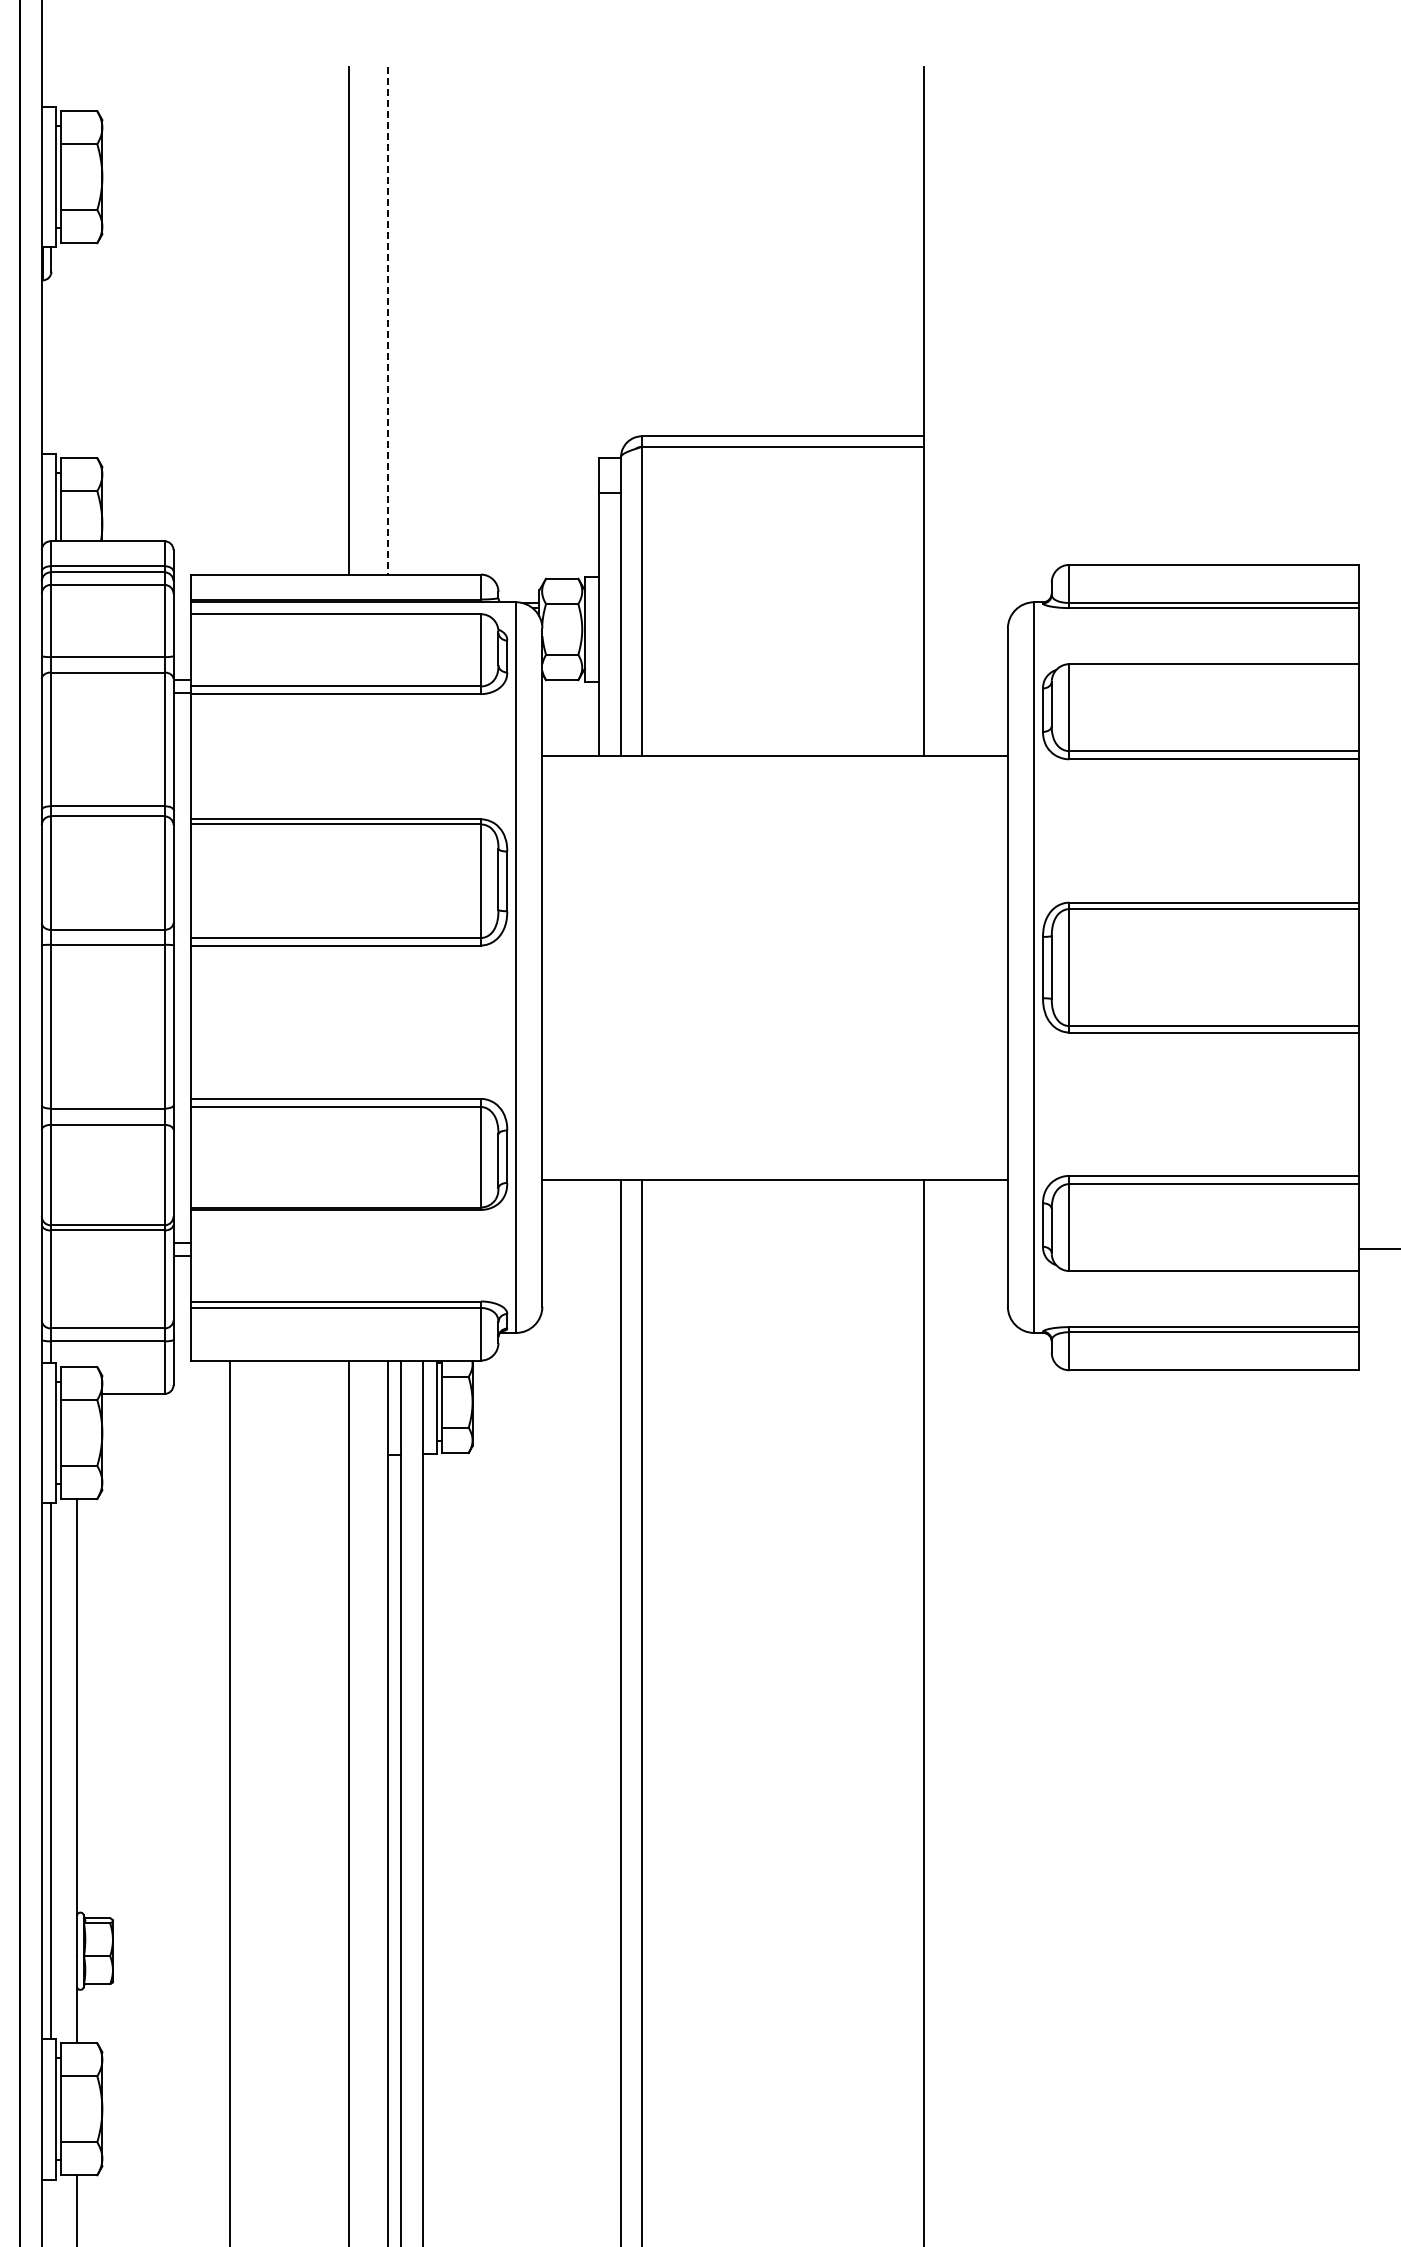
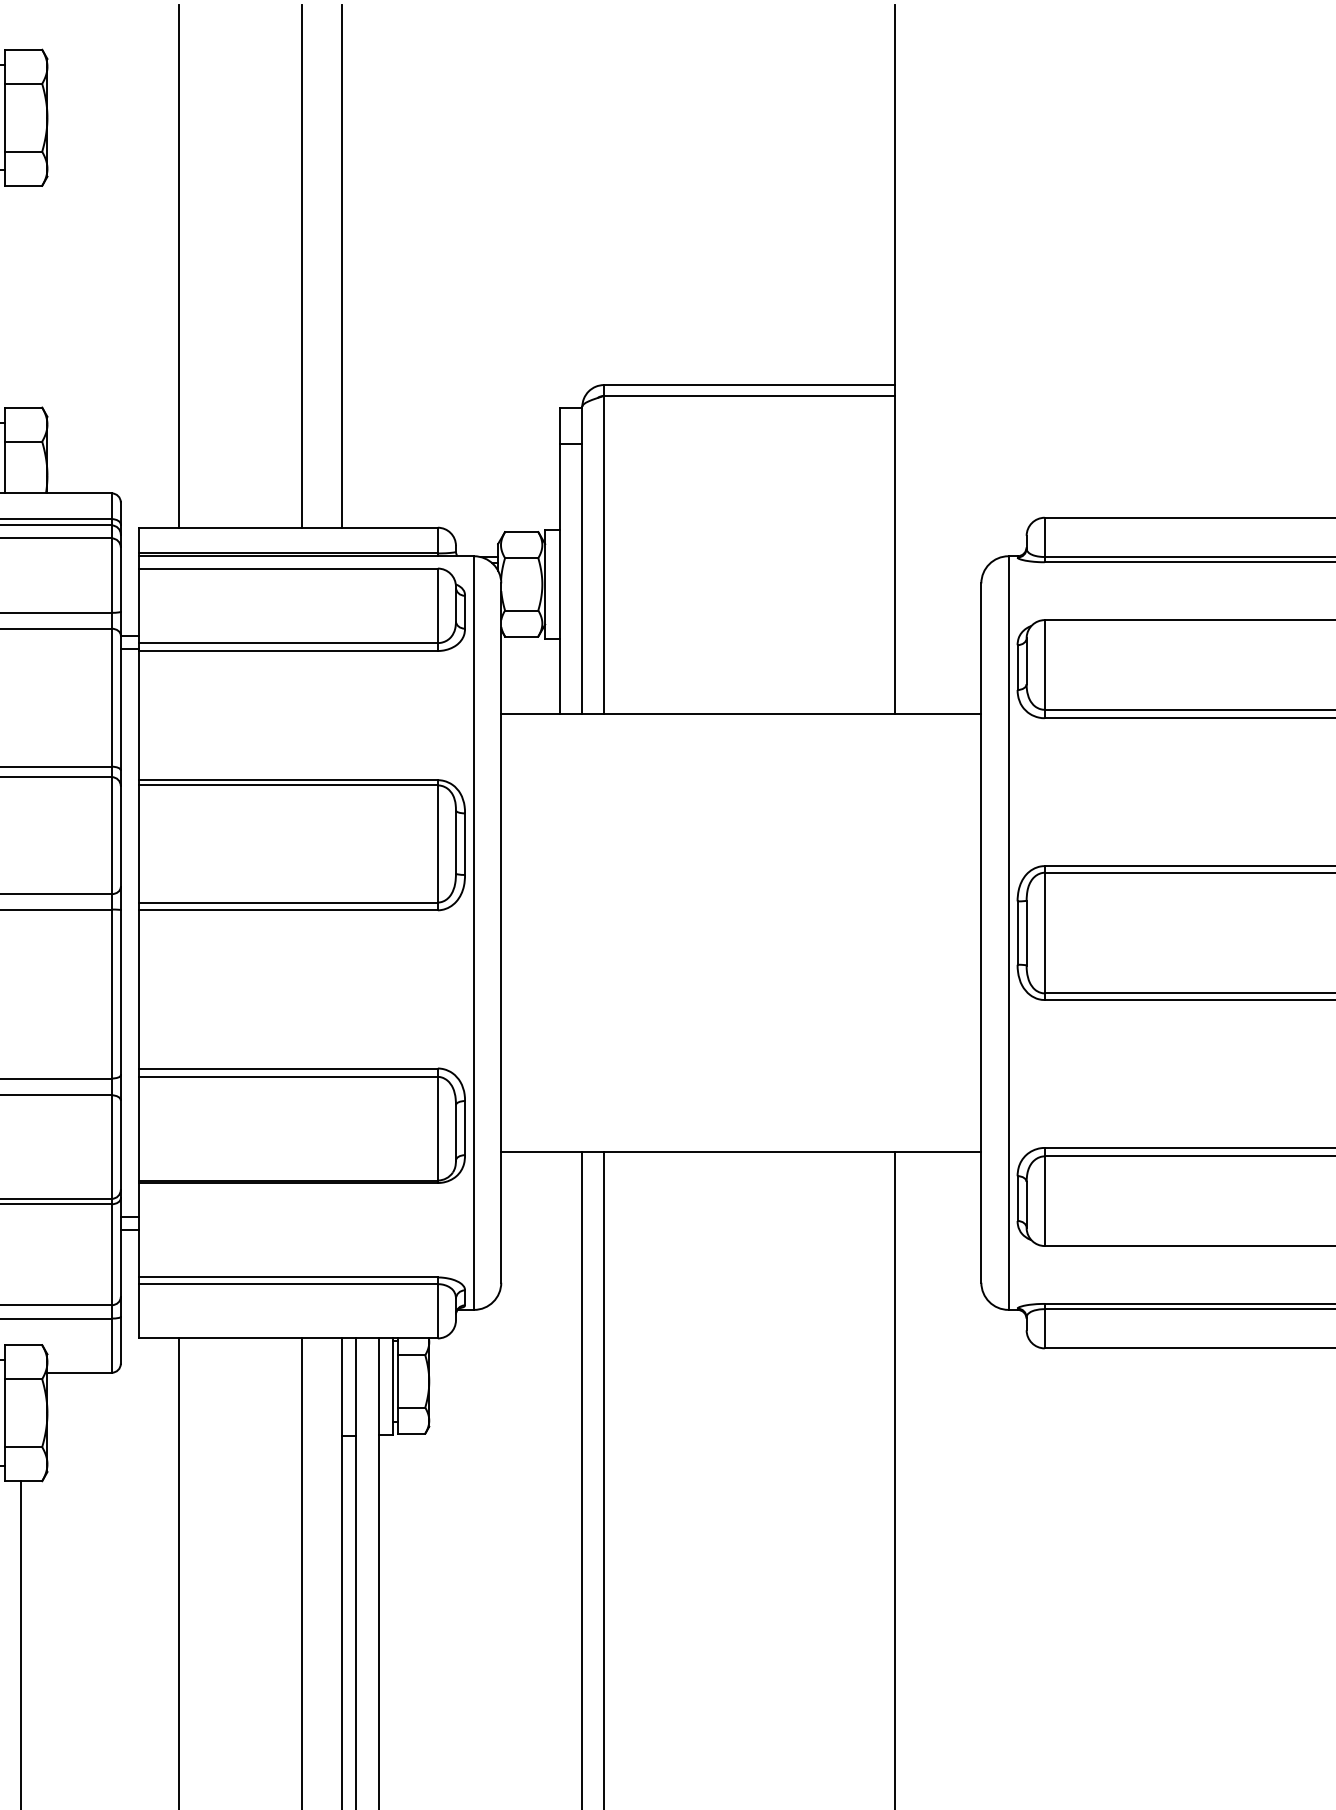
line: (230, 320) -> (179, 265), added
line: (388, 321) -> (342, 266), dashed -> solid

